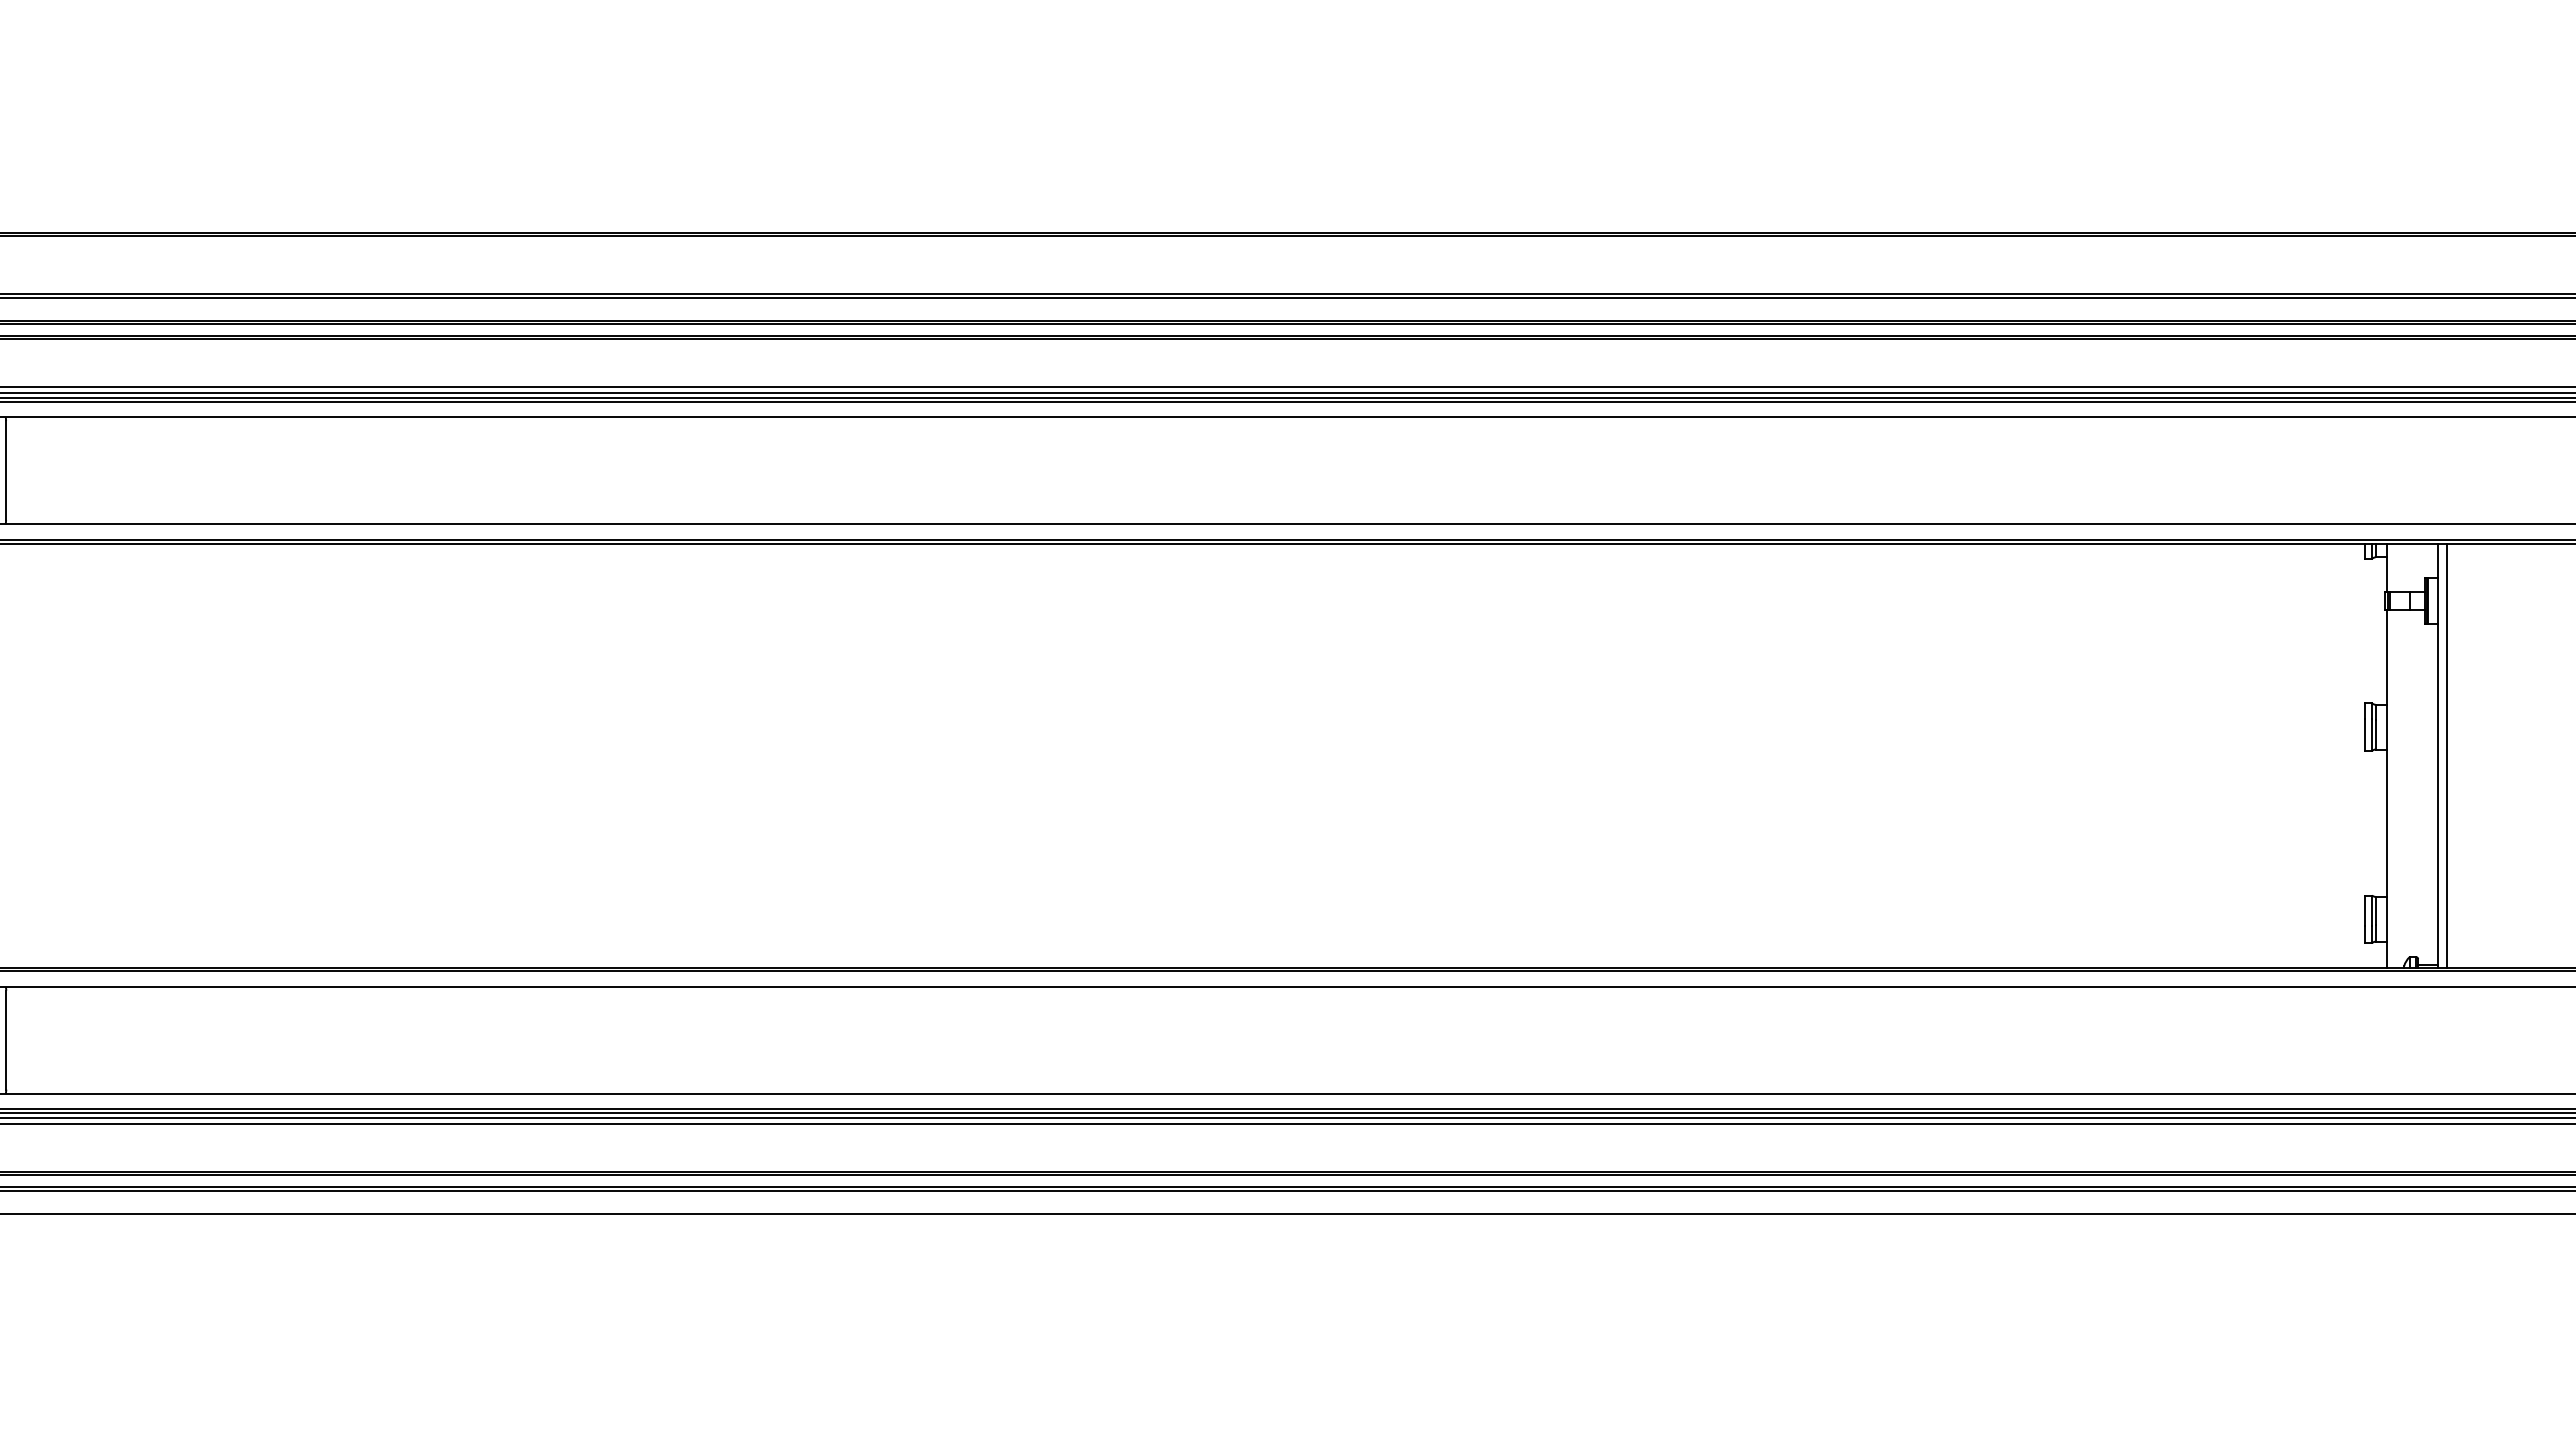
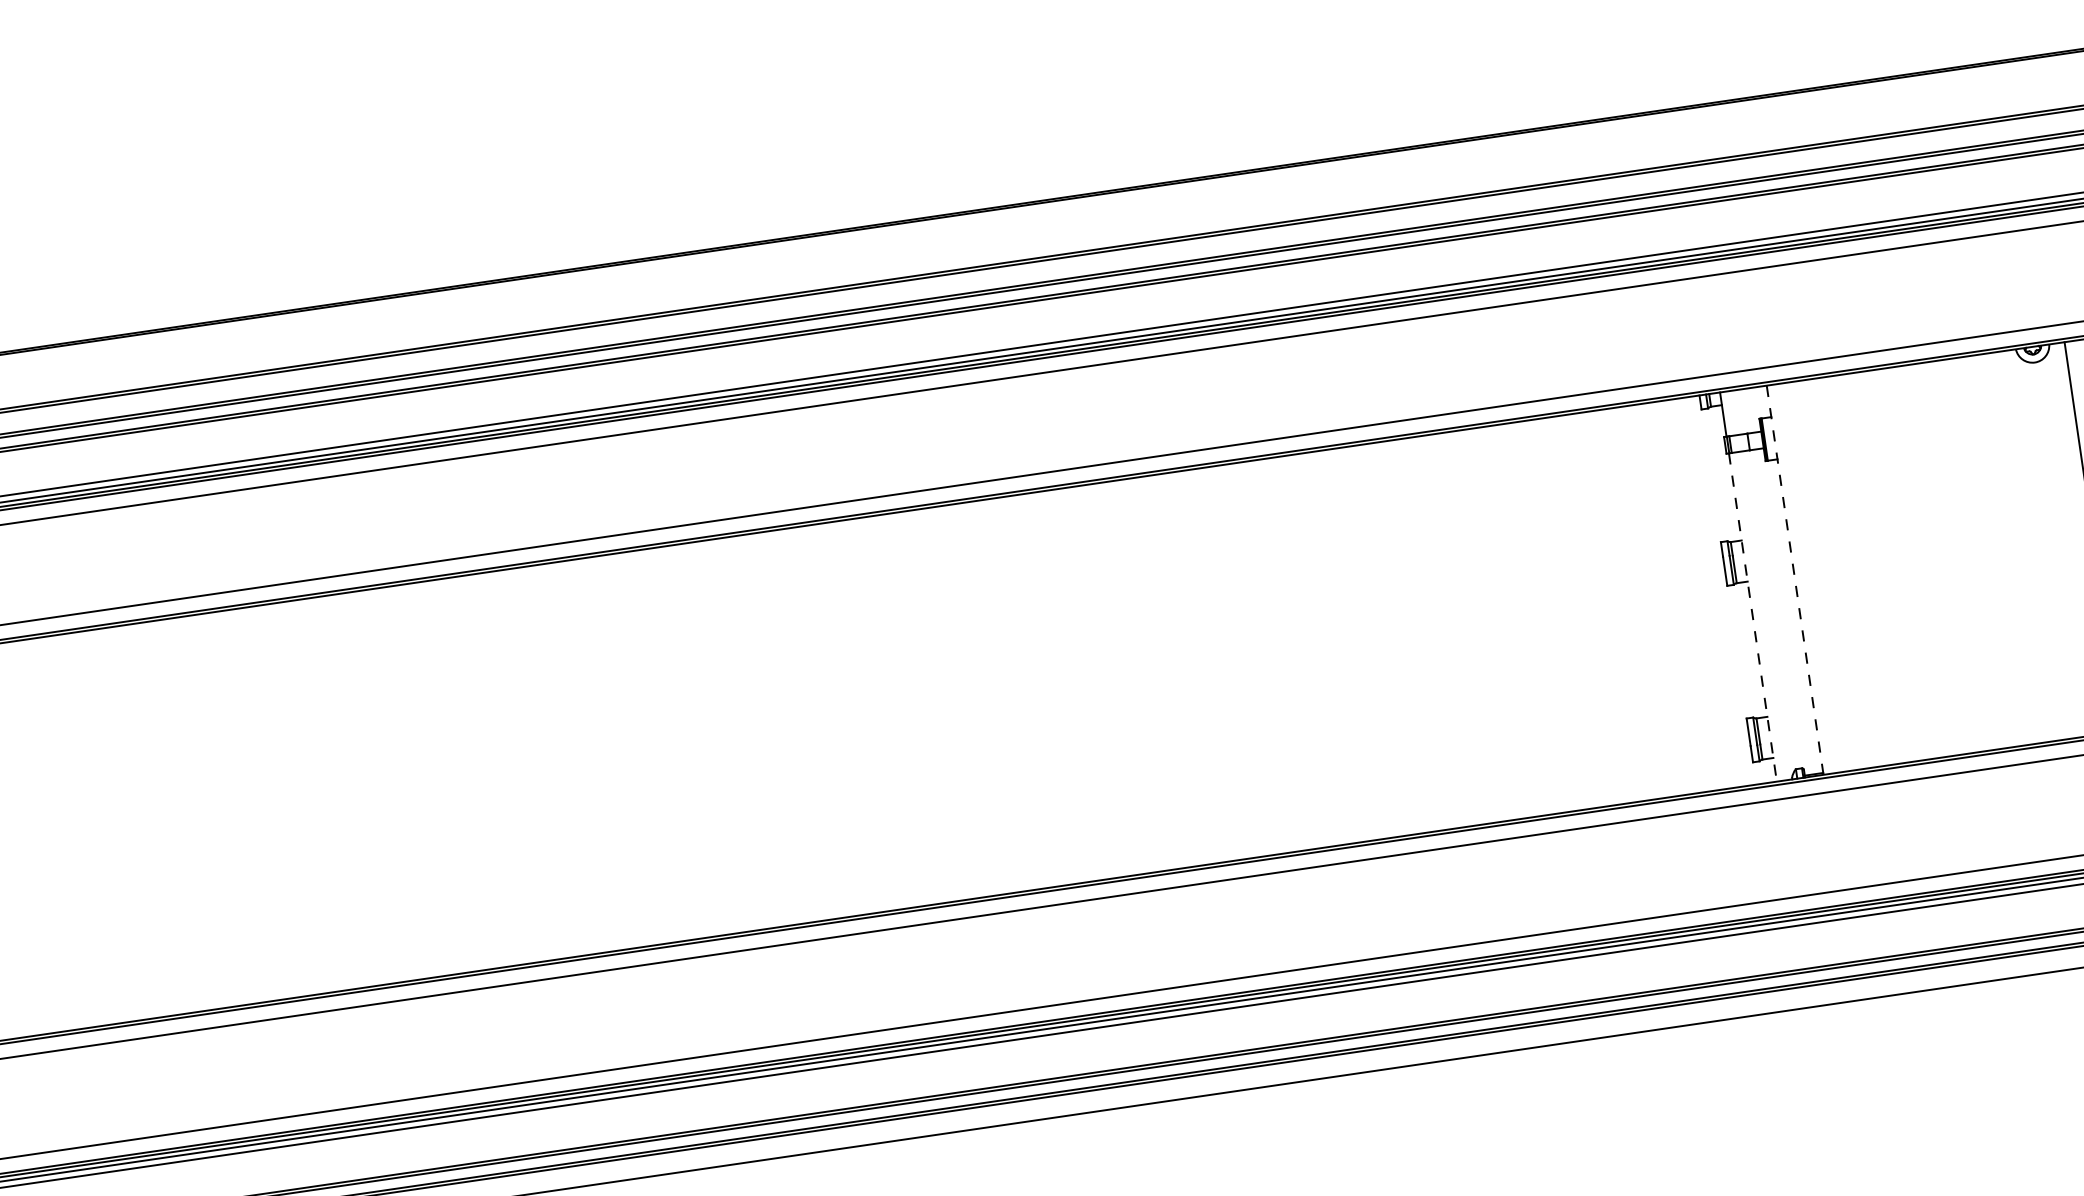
line: (2438, 755) -> (1795, 580), solid -> dashed
line: (2446, 755) -> (1802, 579), removed
line: (2387, 788) -> (1752, 617), solid -> dashed

